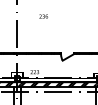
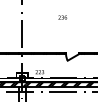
text: (43, 16) -> (62, 17), moved

